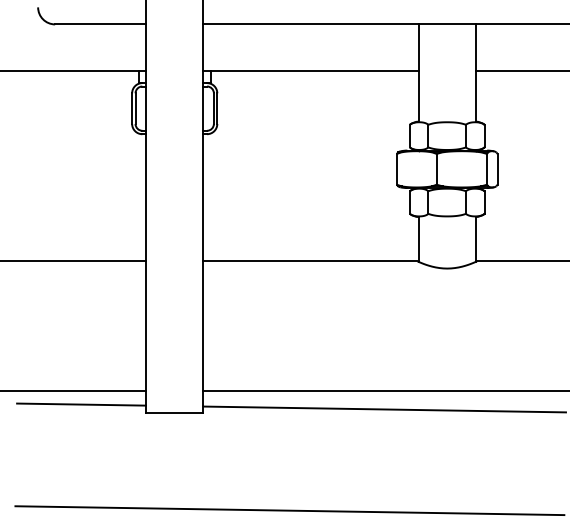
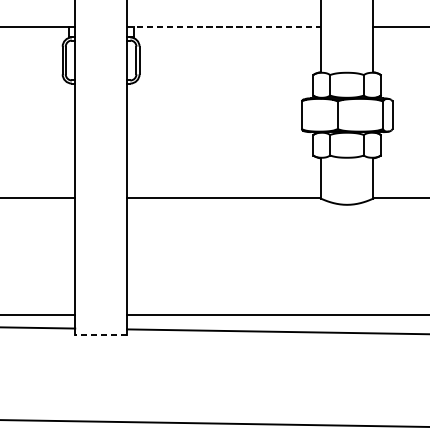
line: (310, 71) -> (223, 26), solid -> dashed
line: (174, 412) -> (100, 334), solid -> dashed

